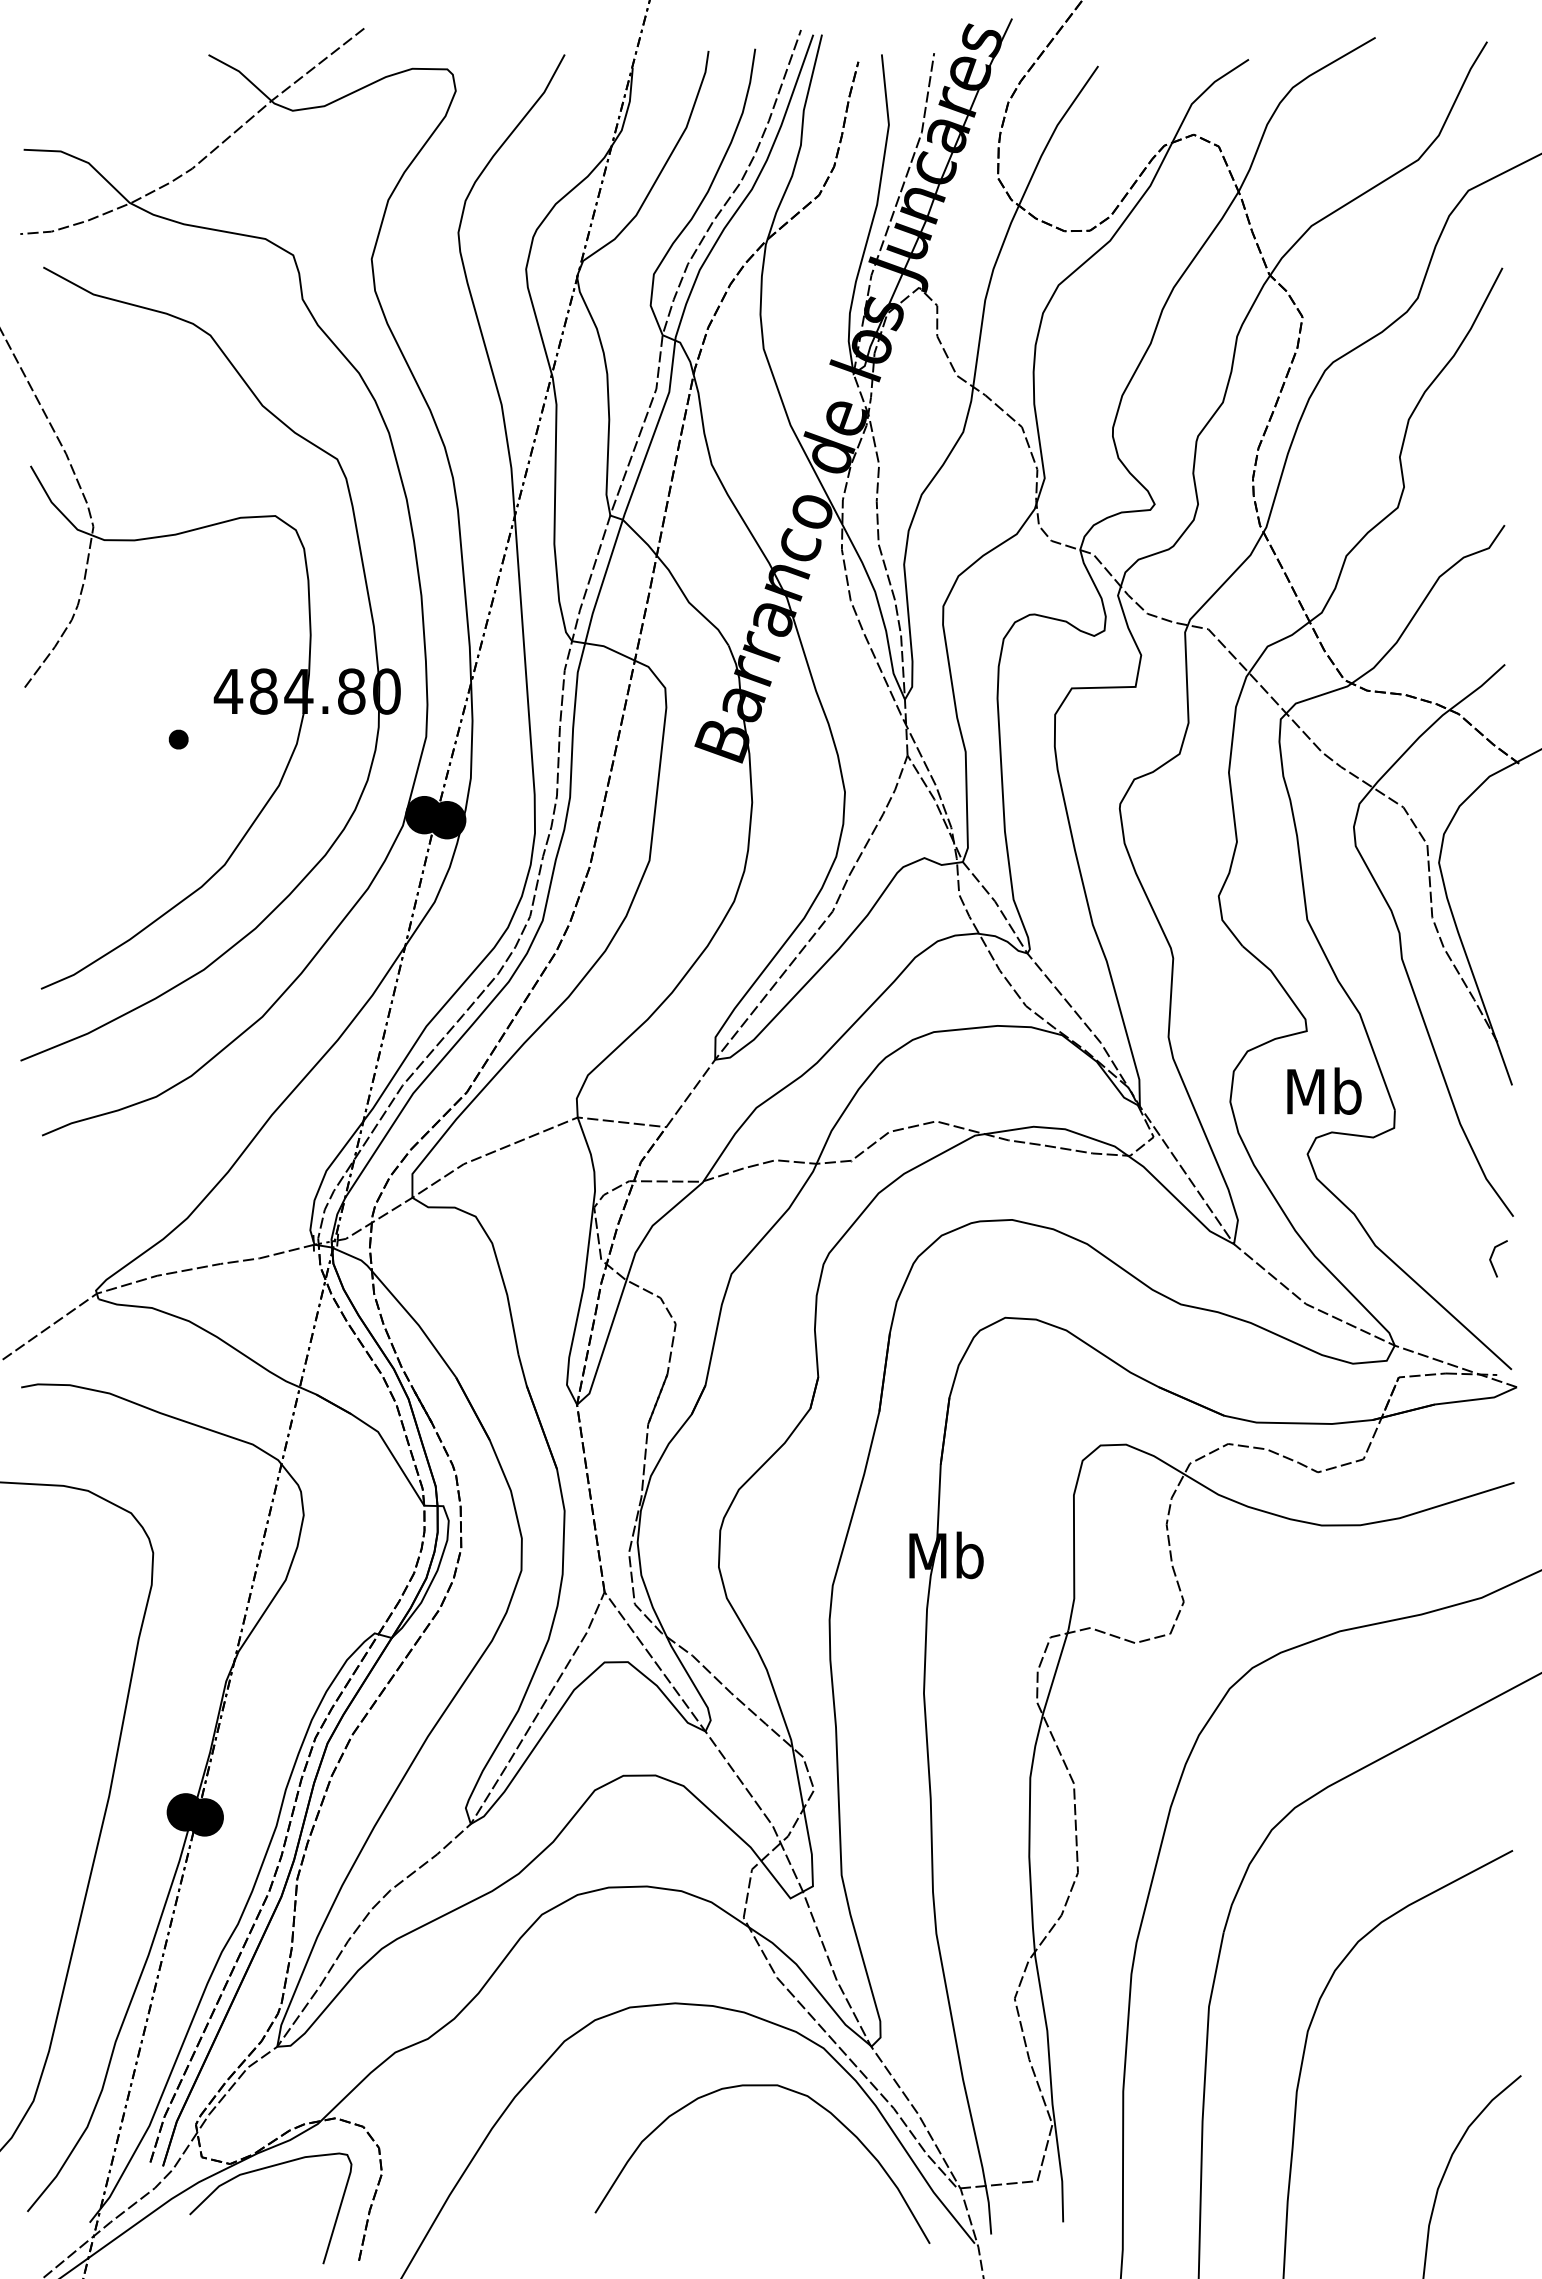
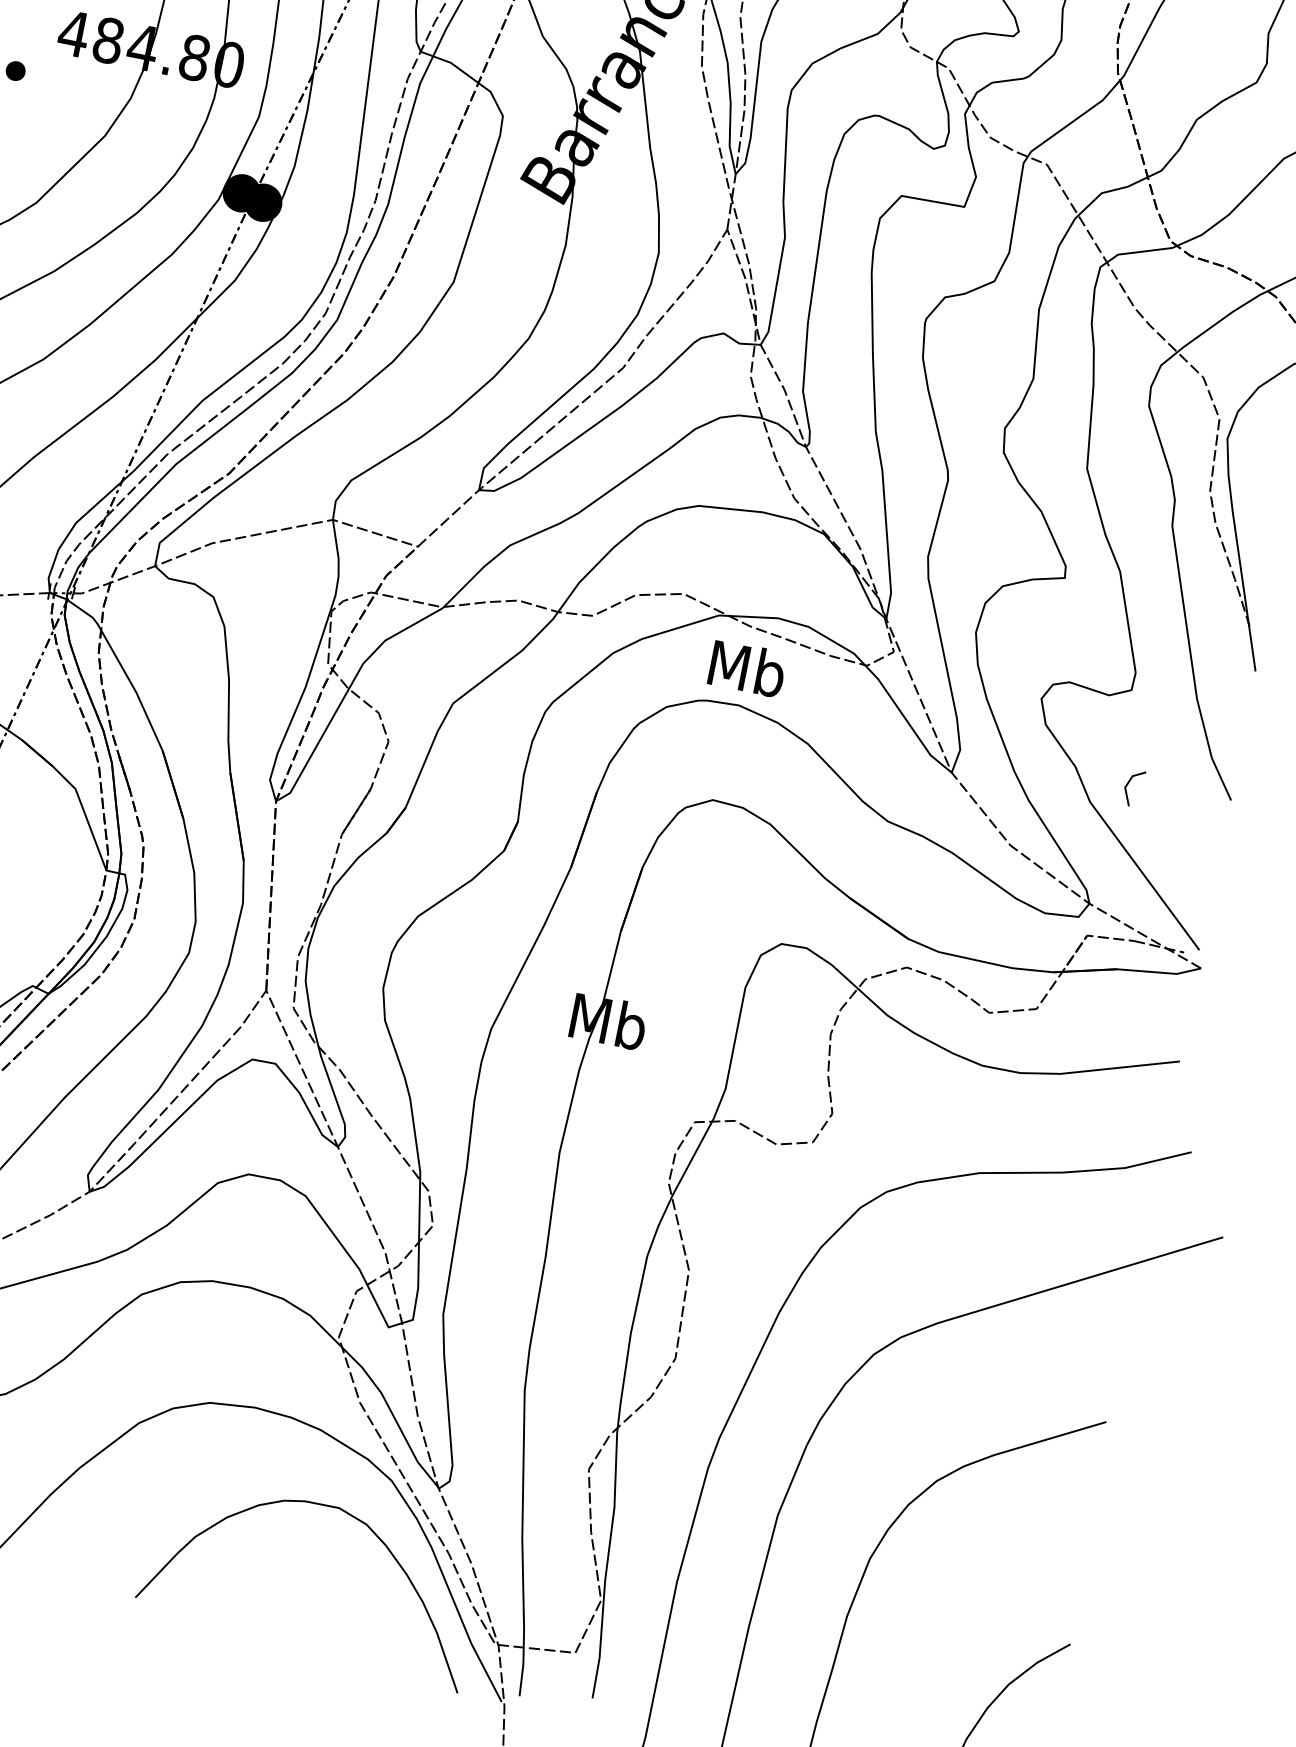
text: (1324, 1090) -> (747, 668), moved
line: (1492, 1256) -> (1128, 784), moved

